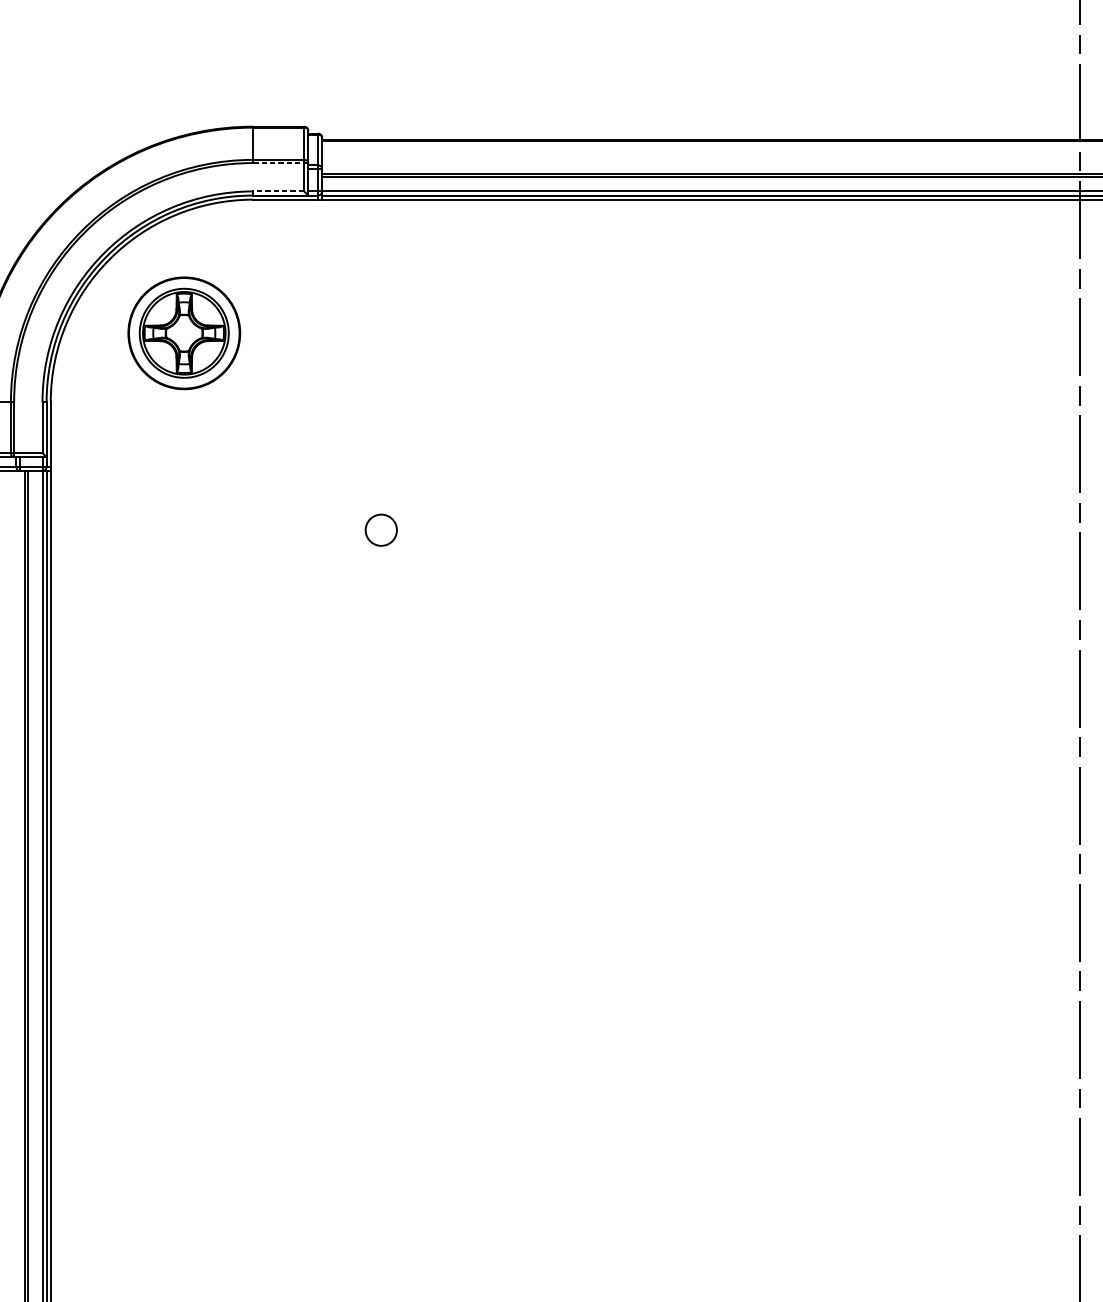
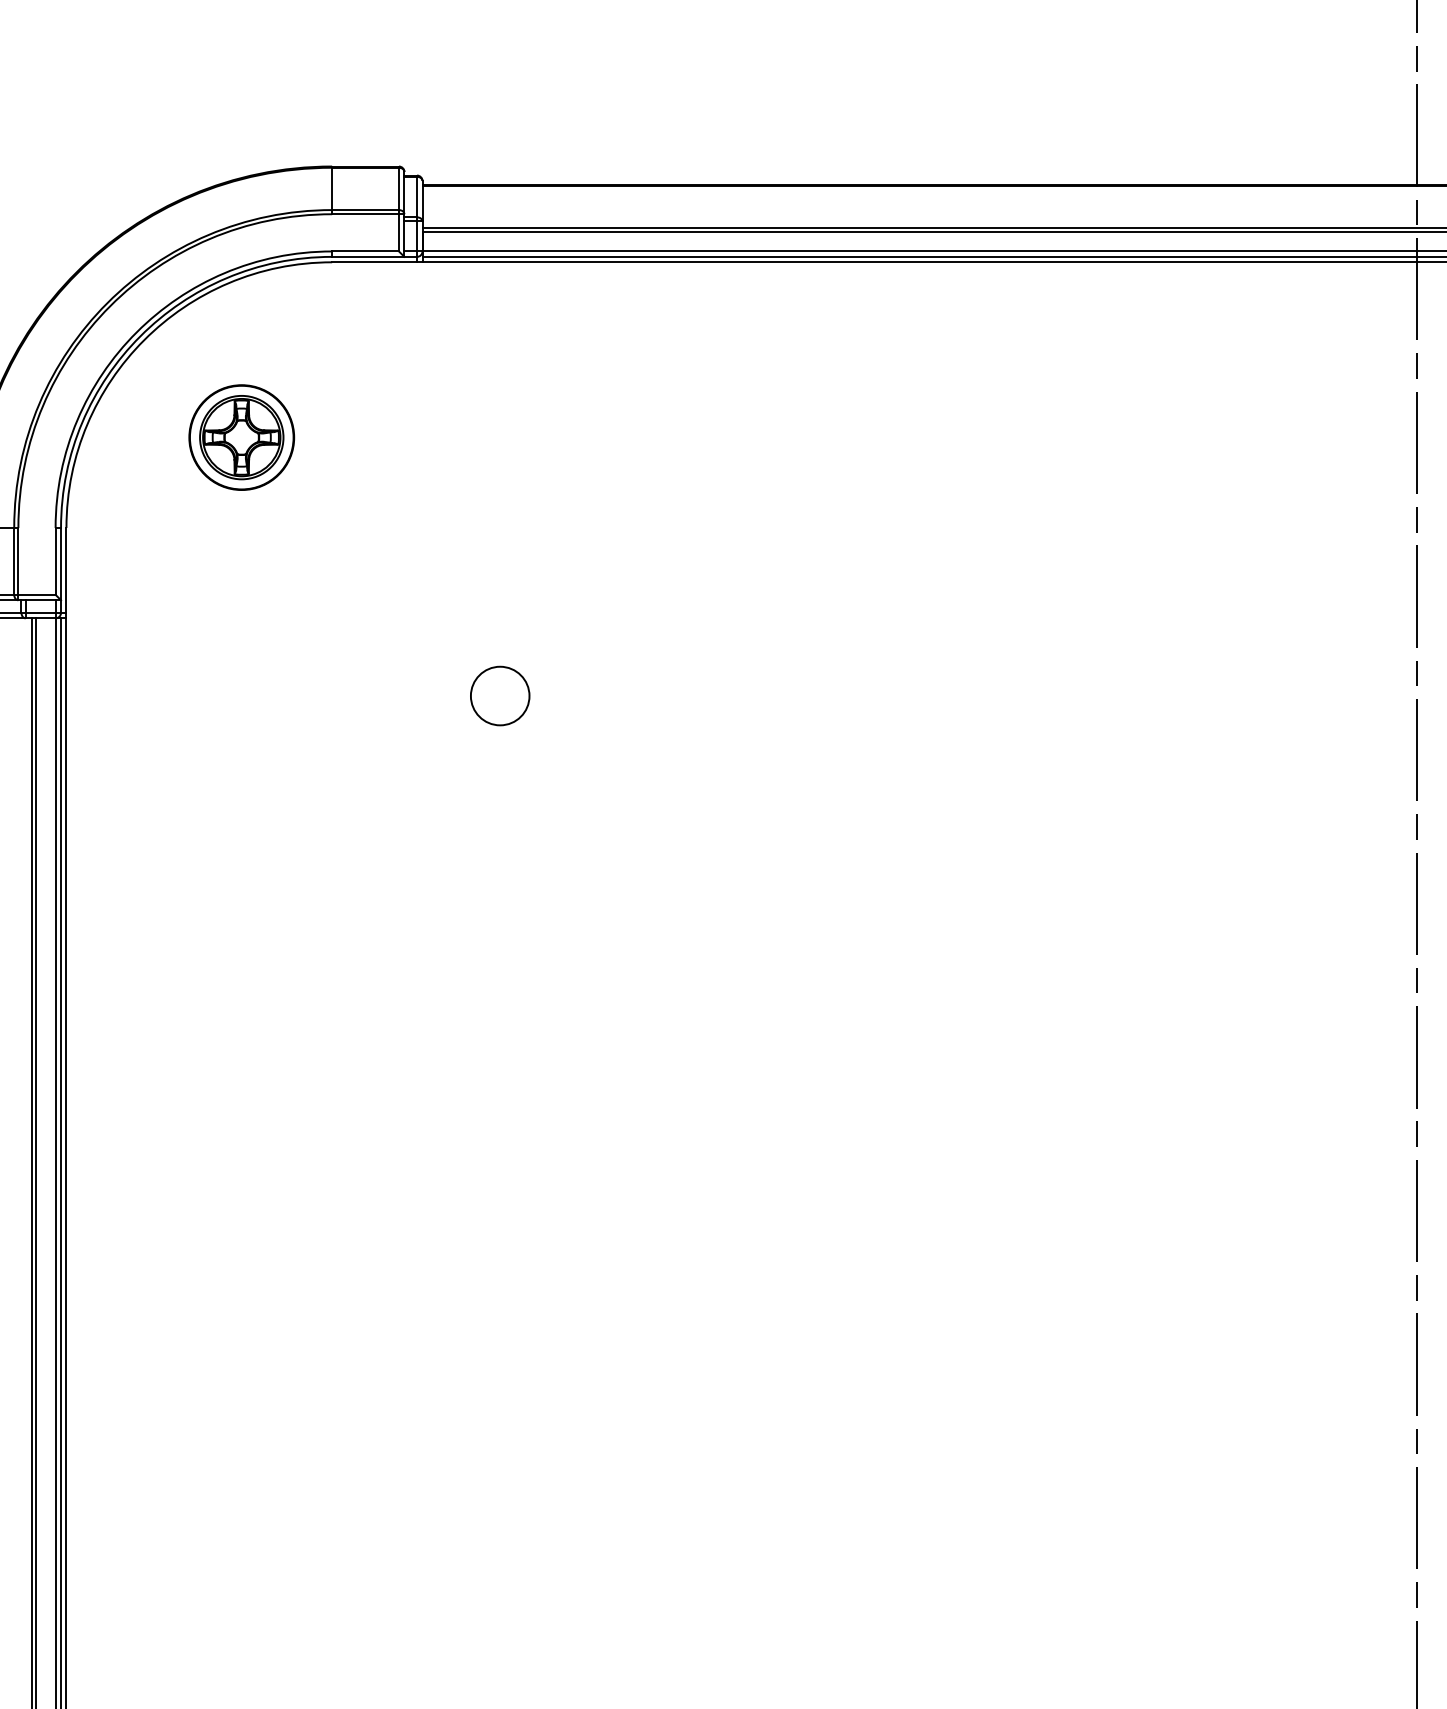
line: (279, 163) -> (366, 214), dashed -> solid
line: (278, 191) -> (365, 251), dashed -> solid
part: (184, 333) -> (241, 437), size x0.71
circle: (380, 529) -> (499, 695), size x1.43

